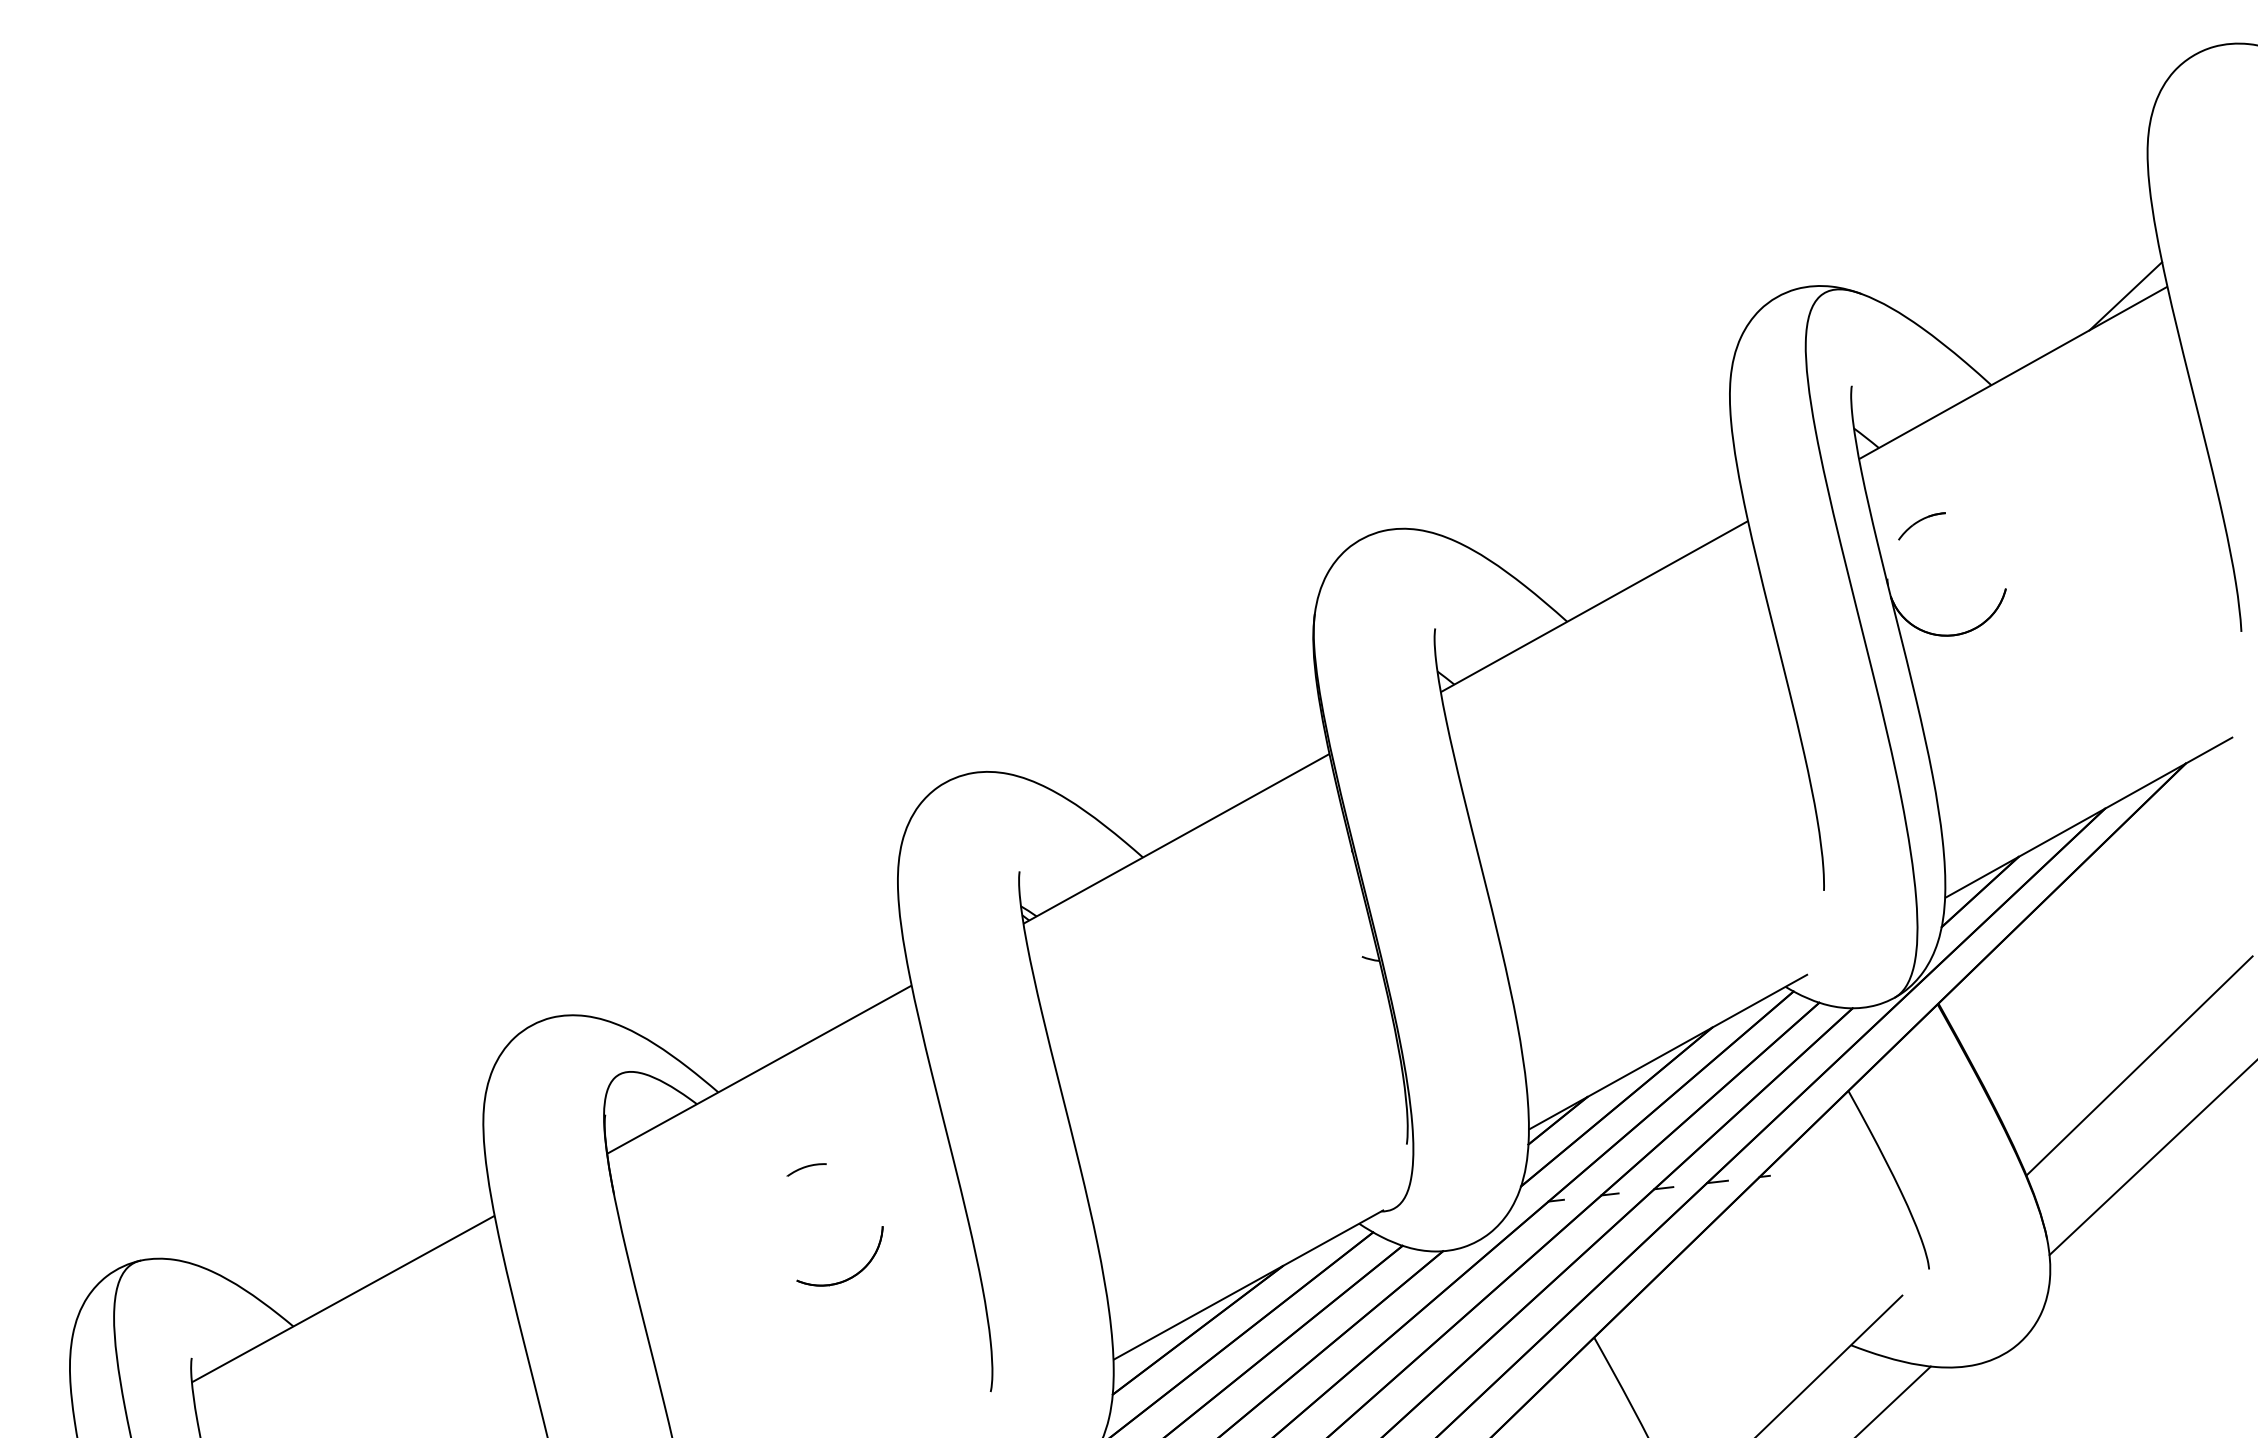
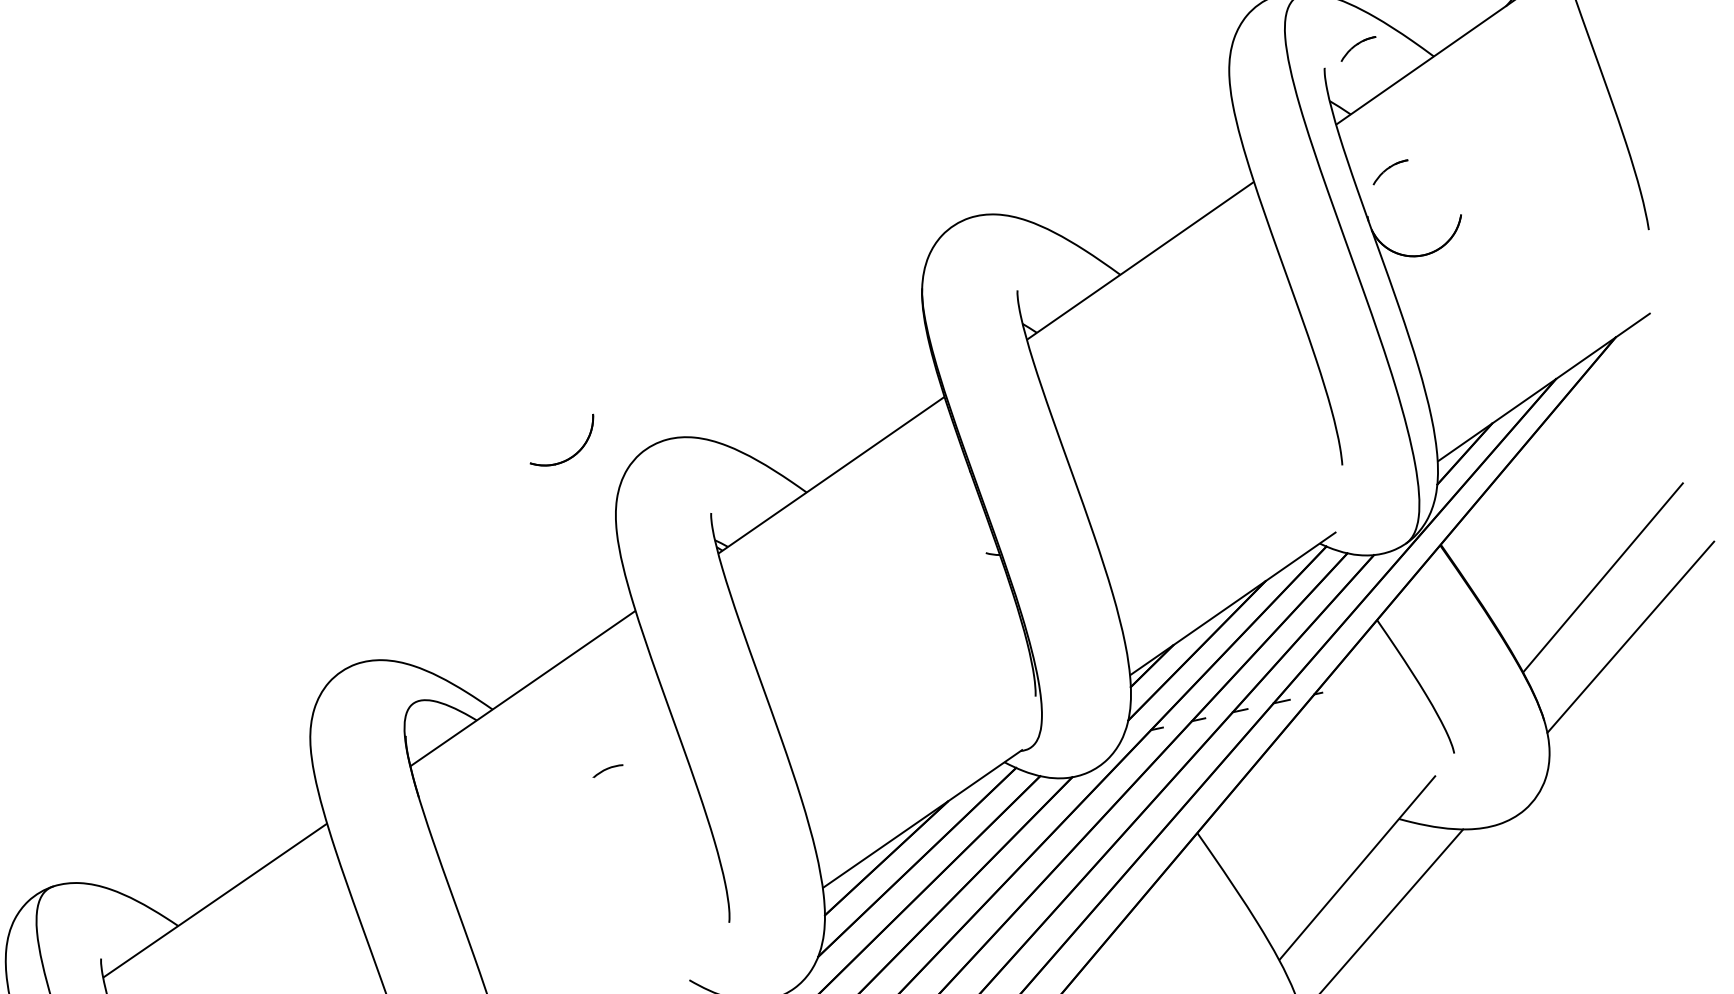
part: (1896, 366) -> (1358, 49), added
curve: (806, 1167) -> (607, 769), moved
part: (852, 1275) -> (573, 454), moved

